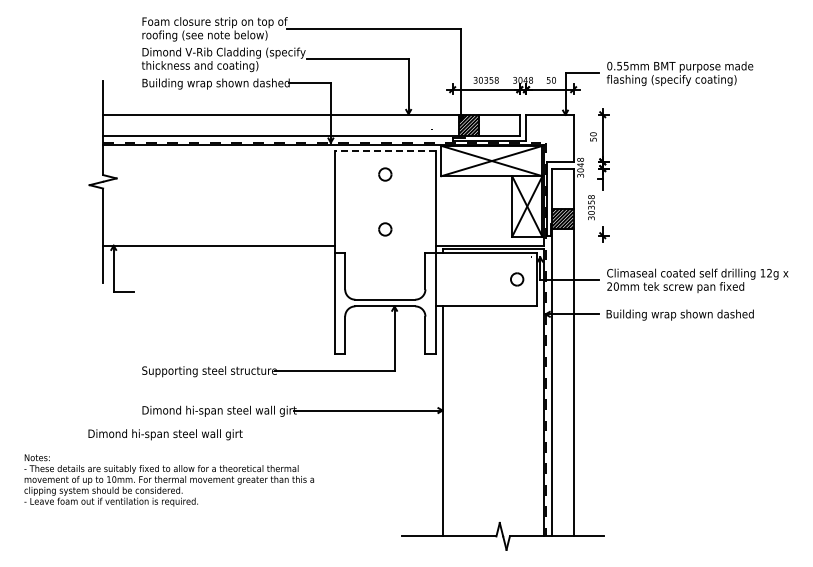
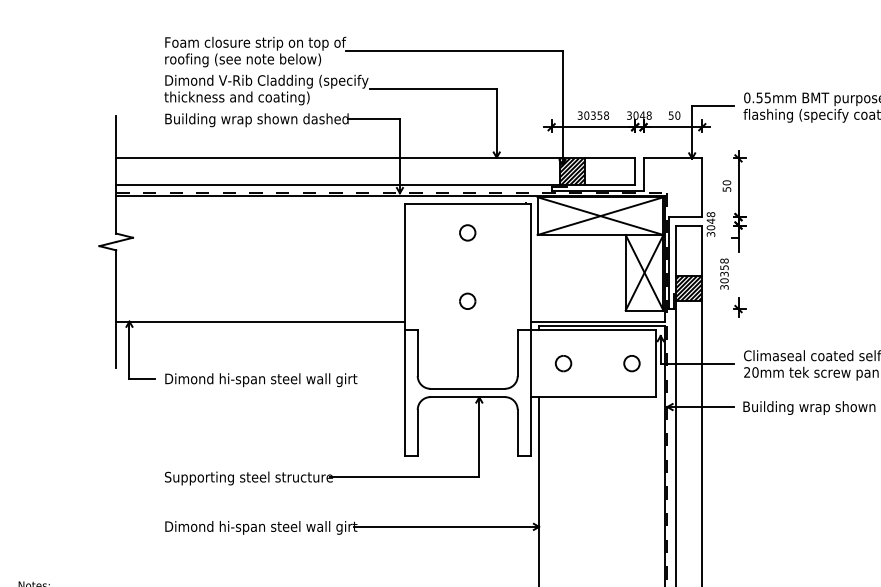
line: (385, 151) -> (467, 204), dashed -> solid
part: (462, 279) -> (563, 363), added
text: (165, 434) -> (261, 379), moved

